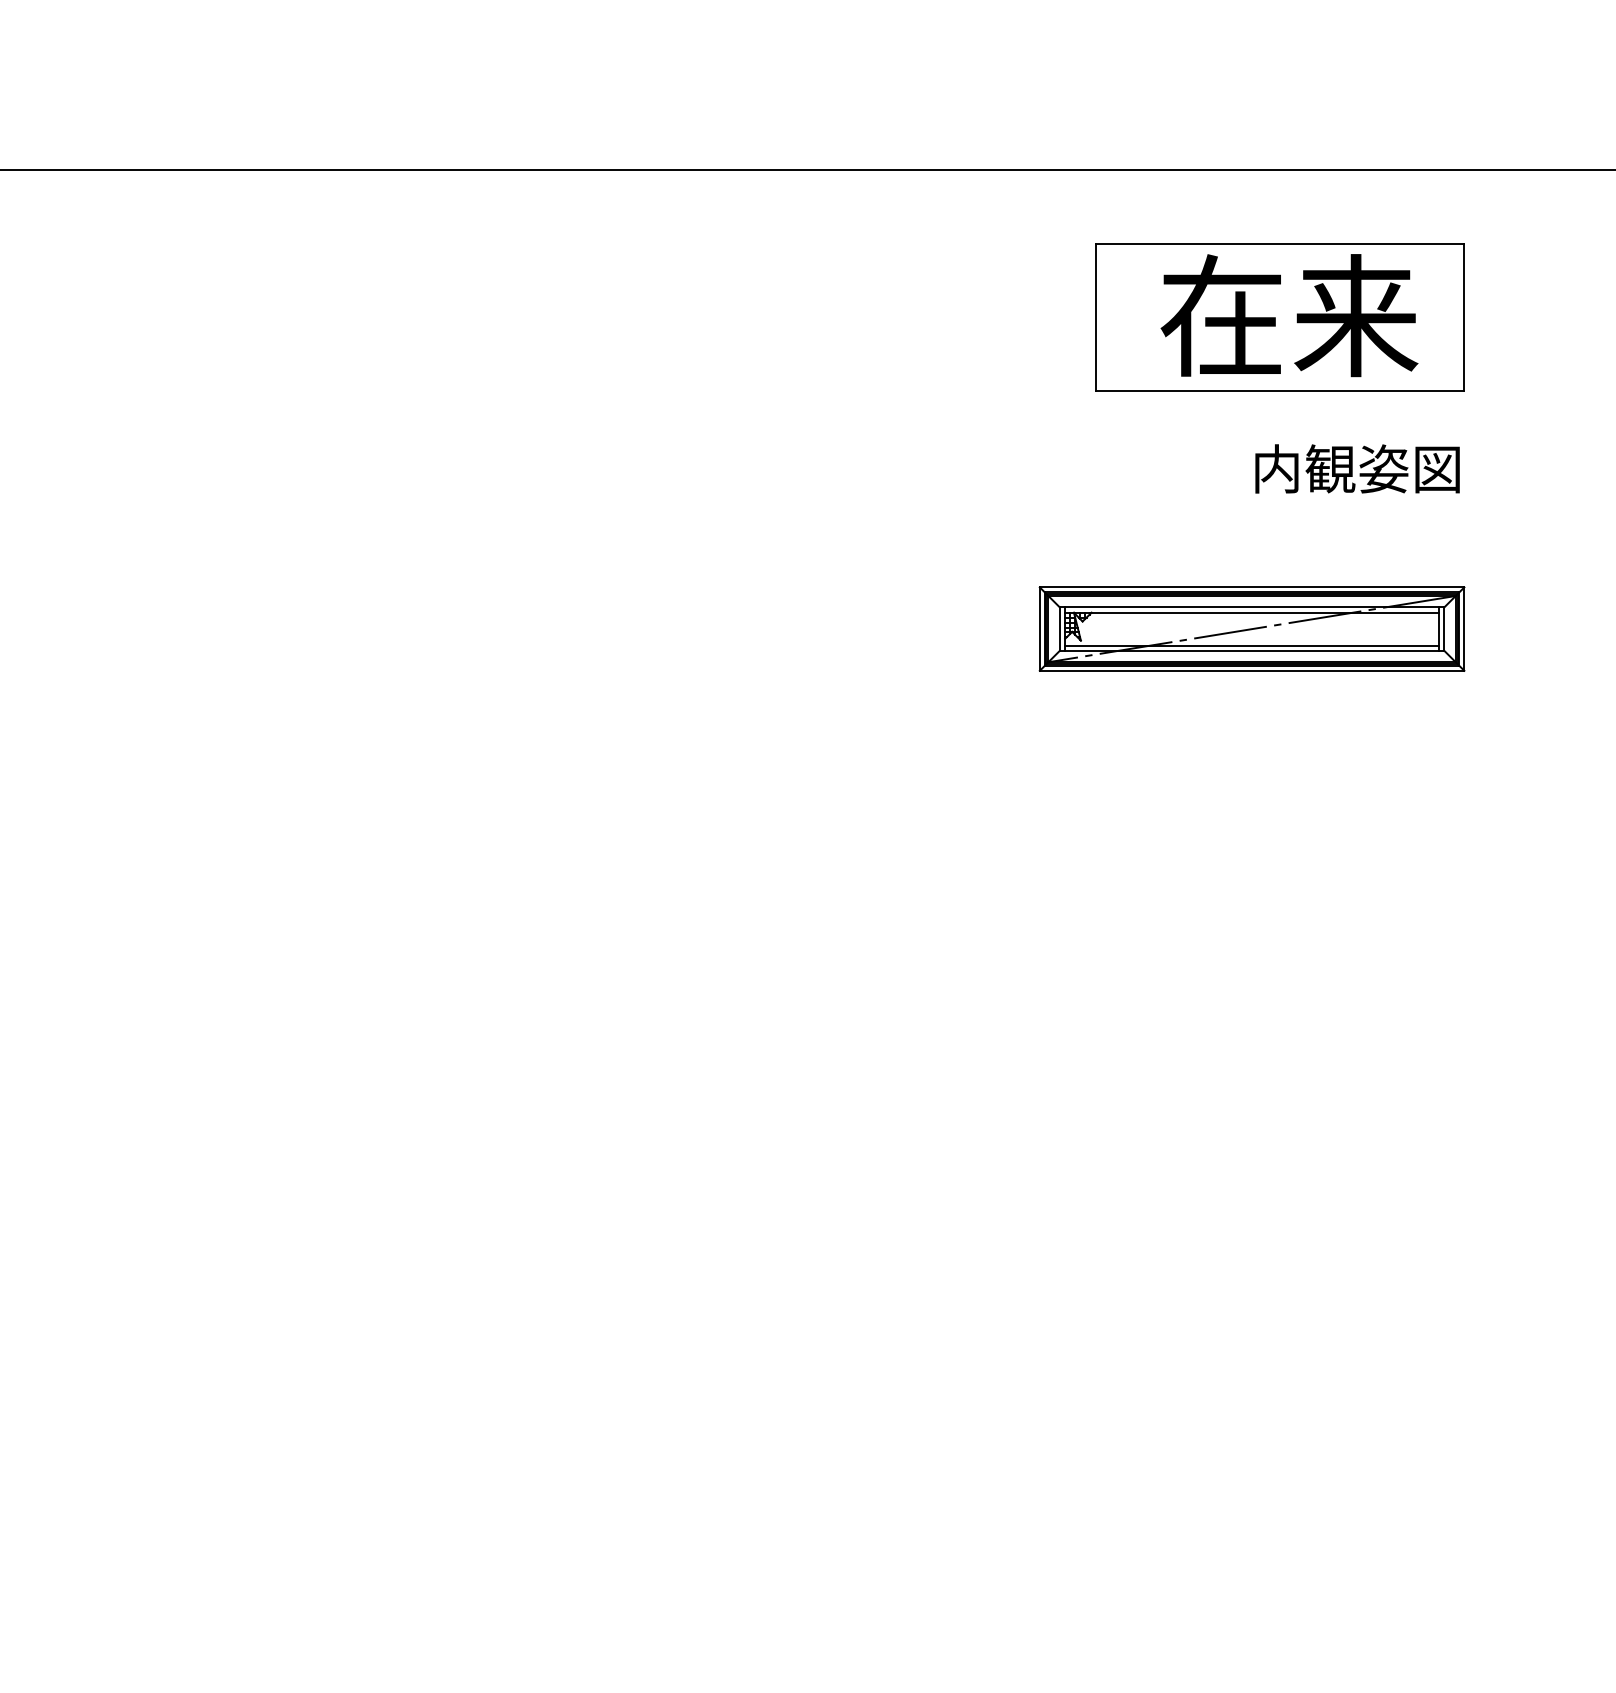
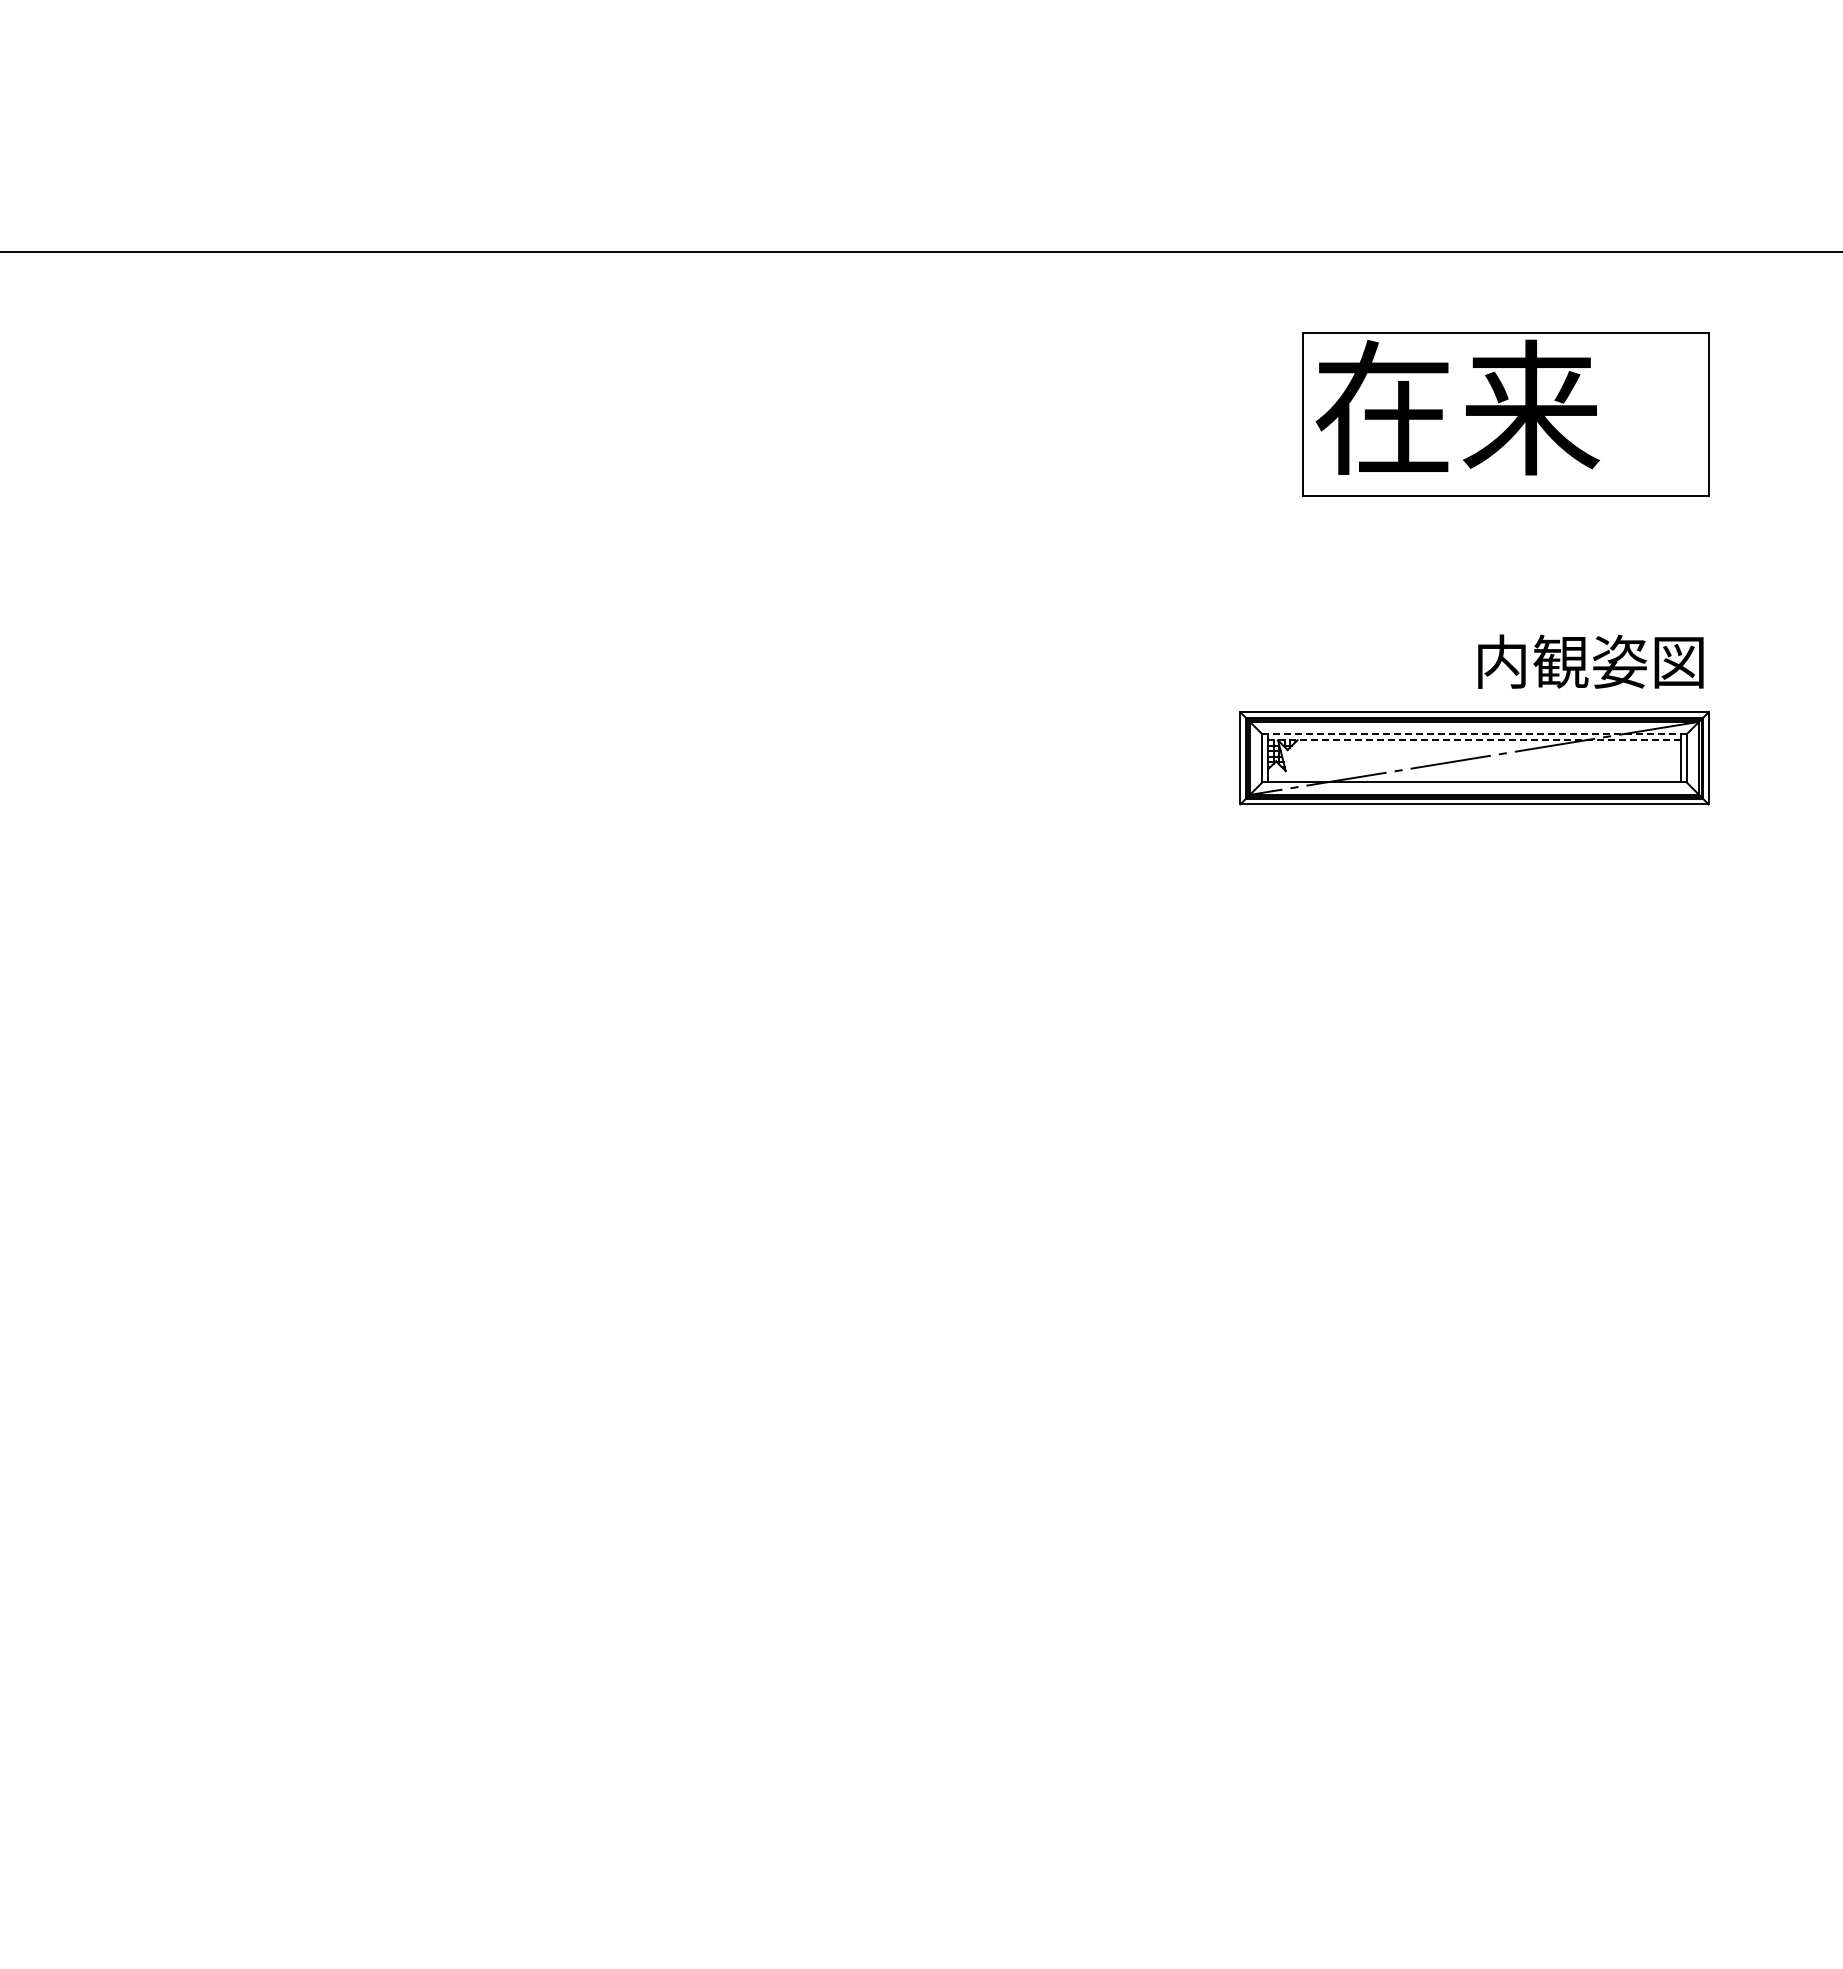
text: (1289, 315) -> (1457, 407), moved
text: (1357, 468) -> (1590, 661), moved
line: (1252, 607) -> (1475, 734), solid -> dashed
line: (1252, 612) -> (1474, 740), solid -> dashed
line: (1252, 645) -> (1474, 776), removed

